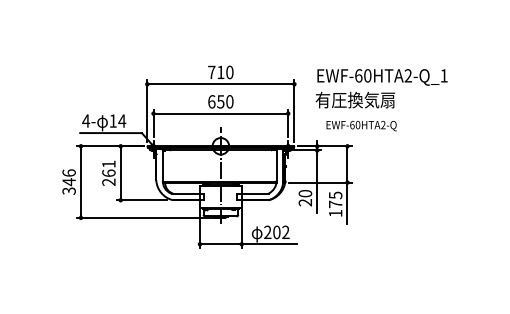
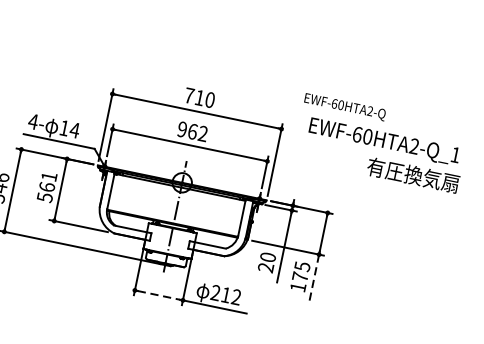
text: (354, 99) -> (412, 174), moved
text: (220, 101) -> (192, 131), 650 -> 962
text: (361, 125) -> (345, 106), moved
text: (108, 181) -> (44, 196), 261 -> 561
line: (347, 203) -> (314, 278), solid -> dashed
text: (276, 232) -> (225, 295), 202 -> 212
line: (221, 244) -> (159, 295), solid -> dashed

